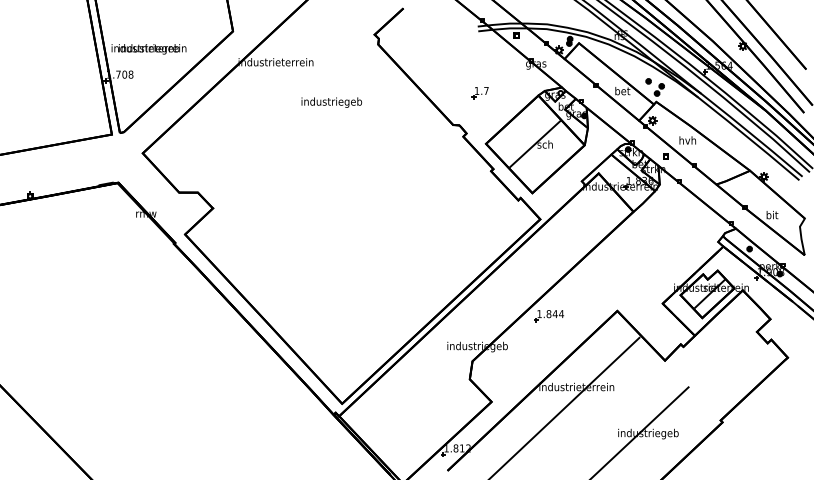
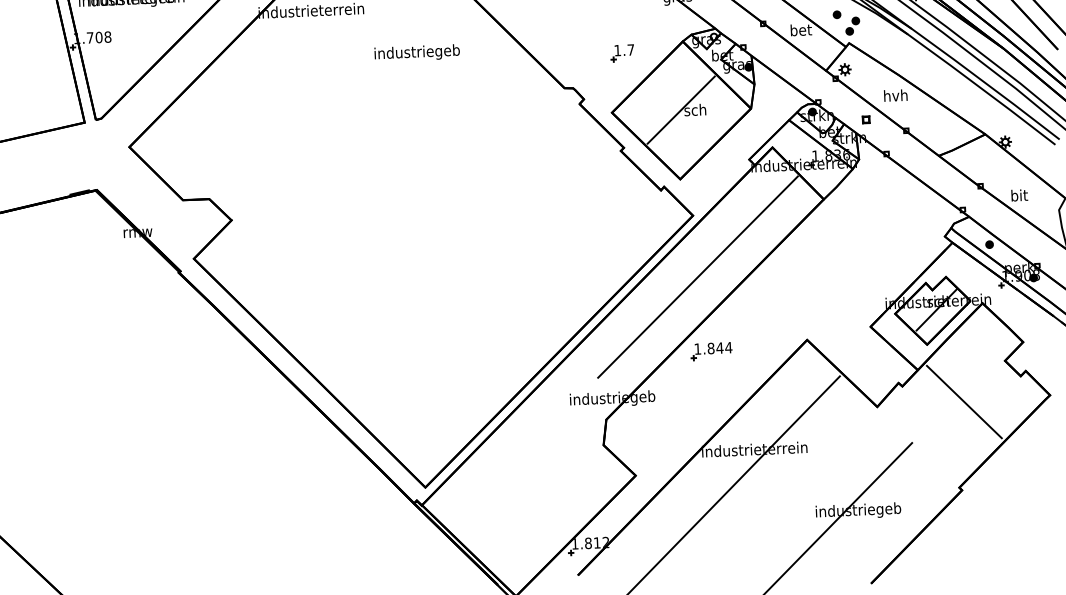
part: (479, 93) -> (621, 53), moved
text: (331, 102) -> (416, 53), moved
line: (541, 262) -> (697, 276), added
line: (726, 359) -> (963, 401), added

